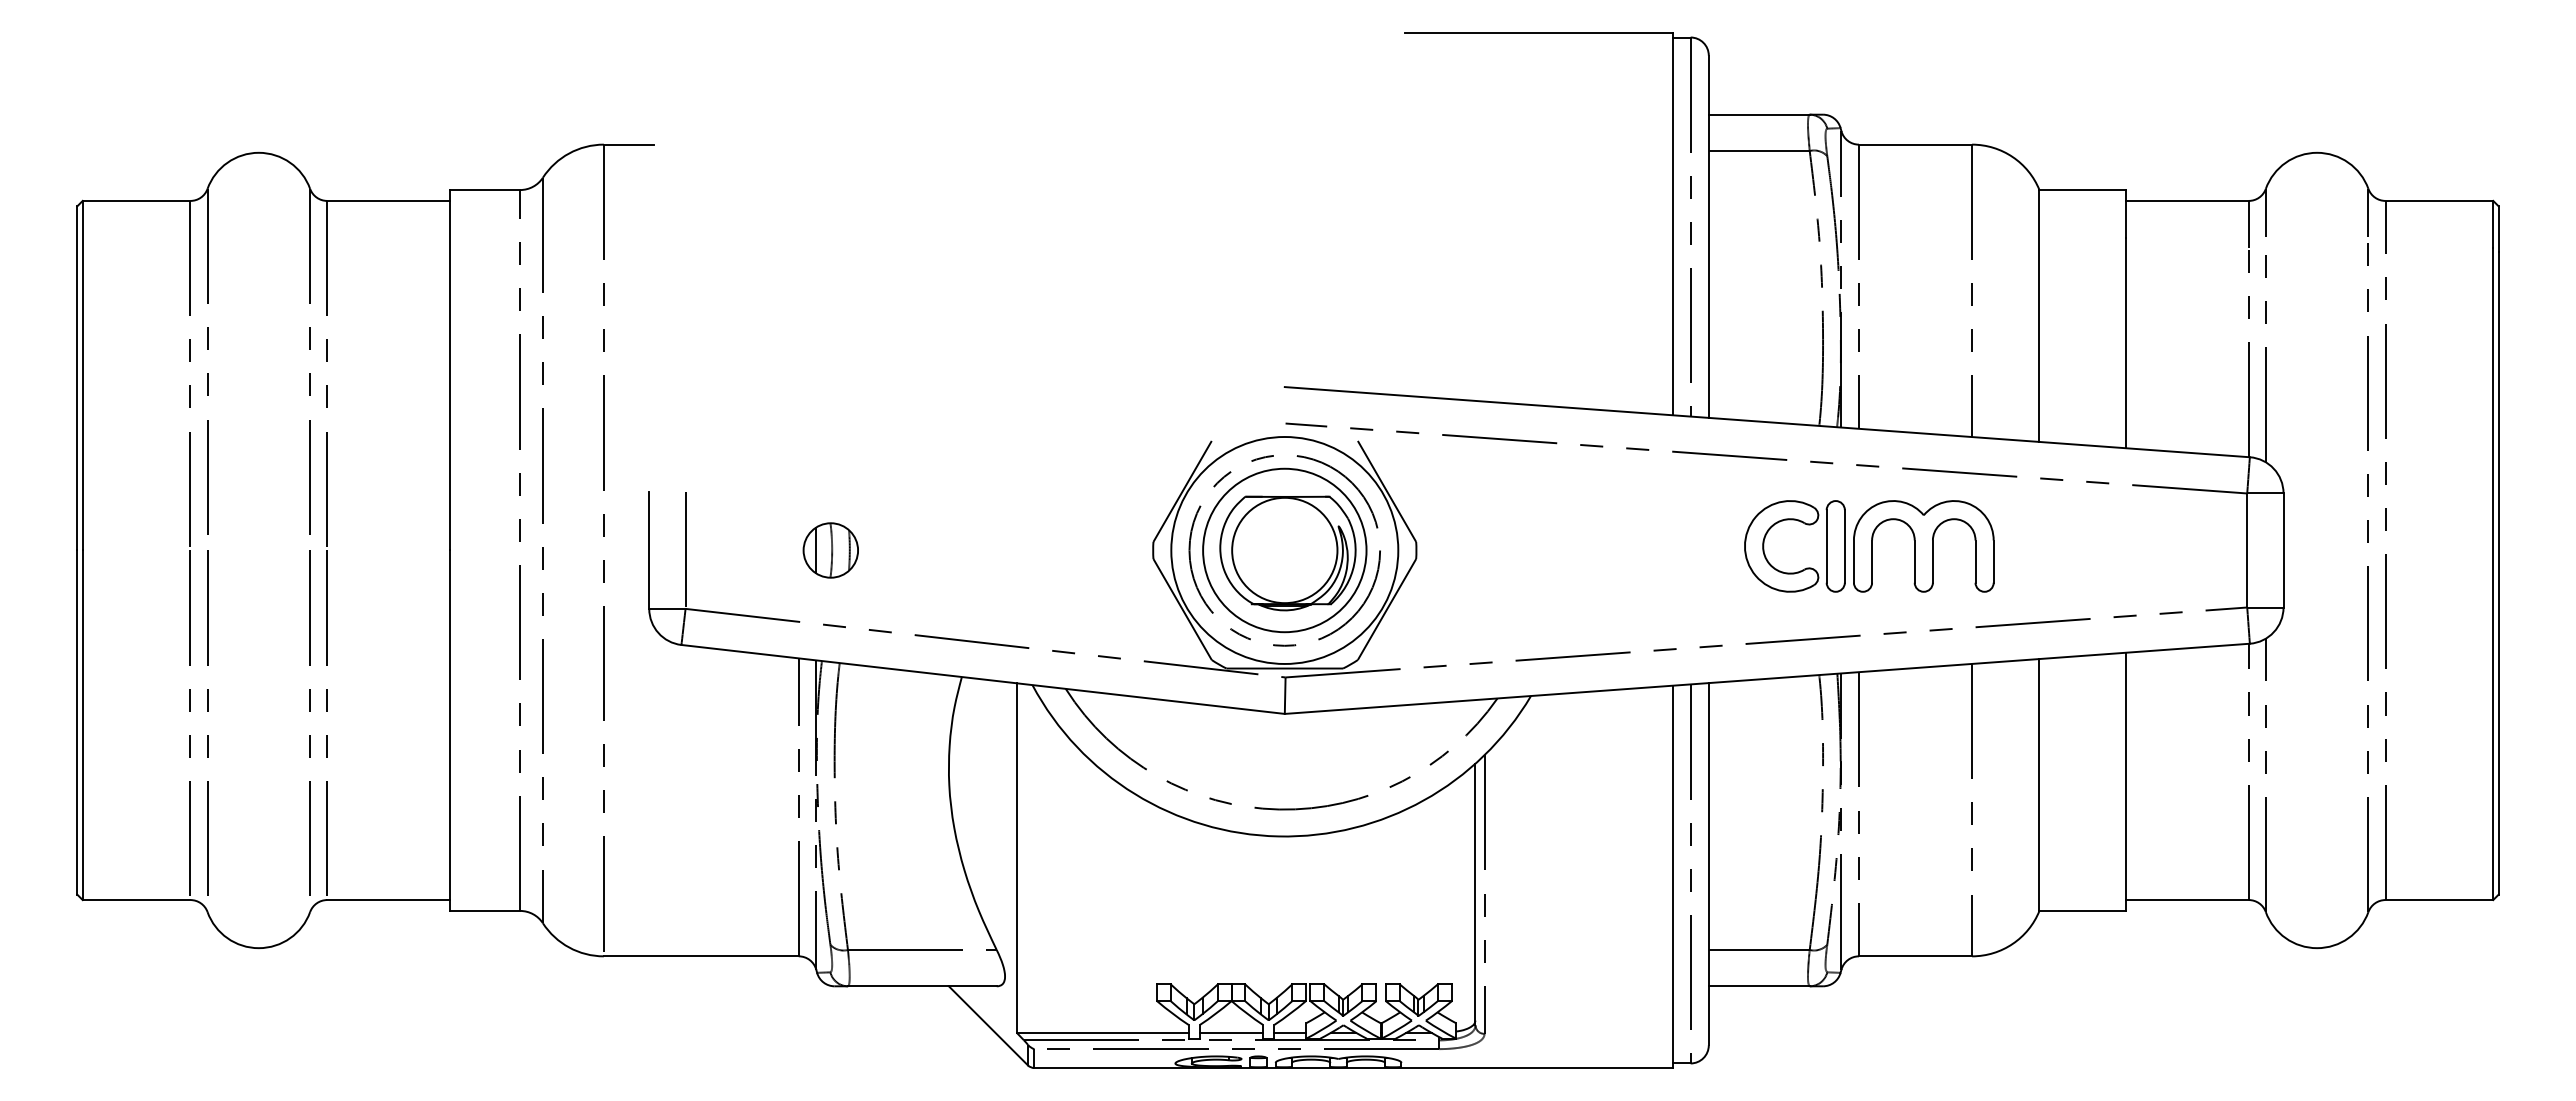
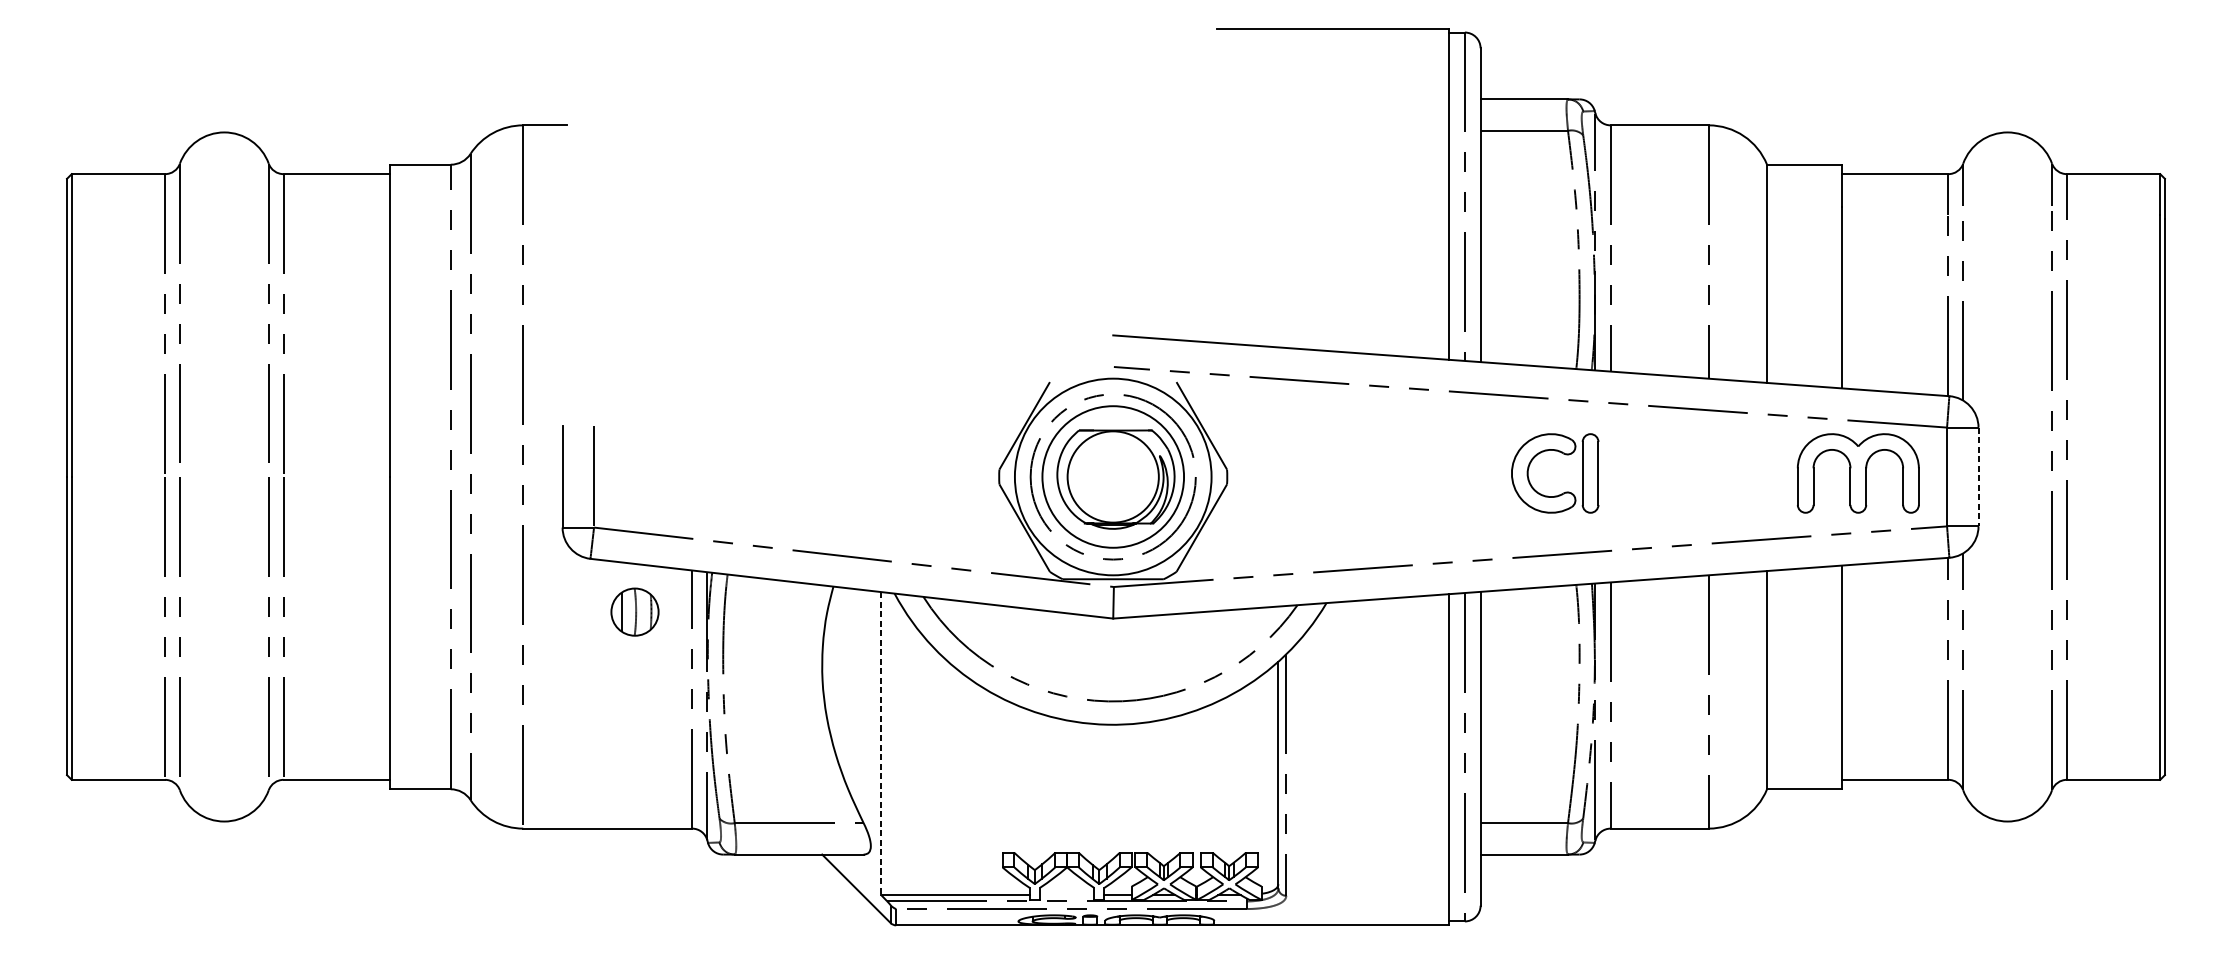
part: (1923, 546) -> (1858, 473), moved
part: (830, 550) -> (634, 612), moved
line: (2283, 550) -> (1978, 477), solid -> dashed
line: (1016, 858) -> (880, 743), solid -> dashed
line: (1231, 1033) -> (1067, 895), removed

